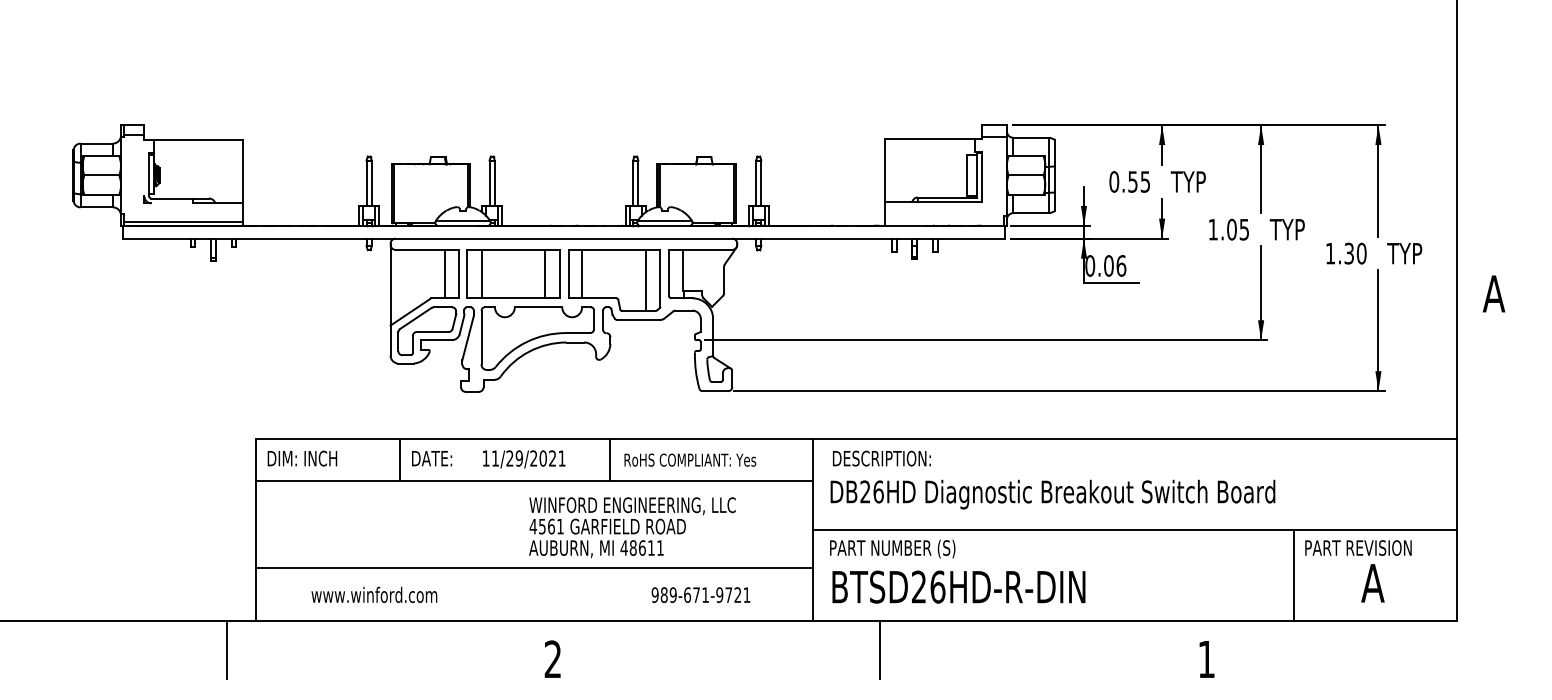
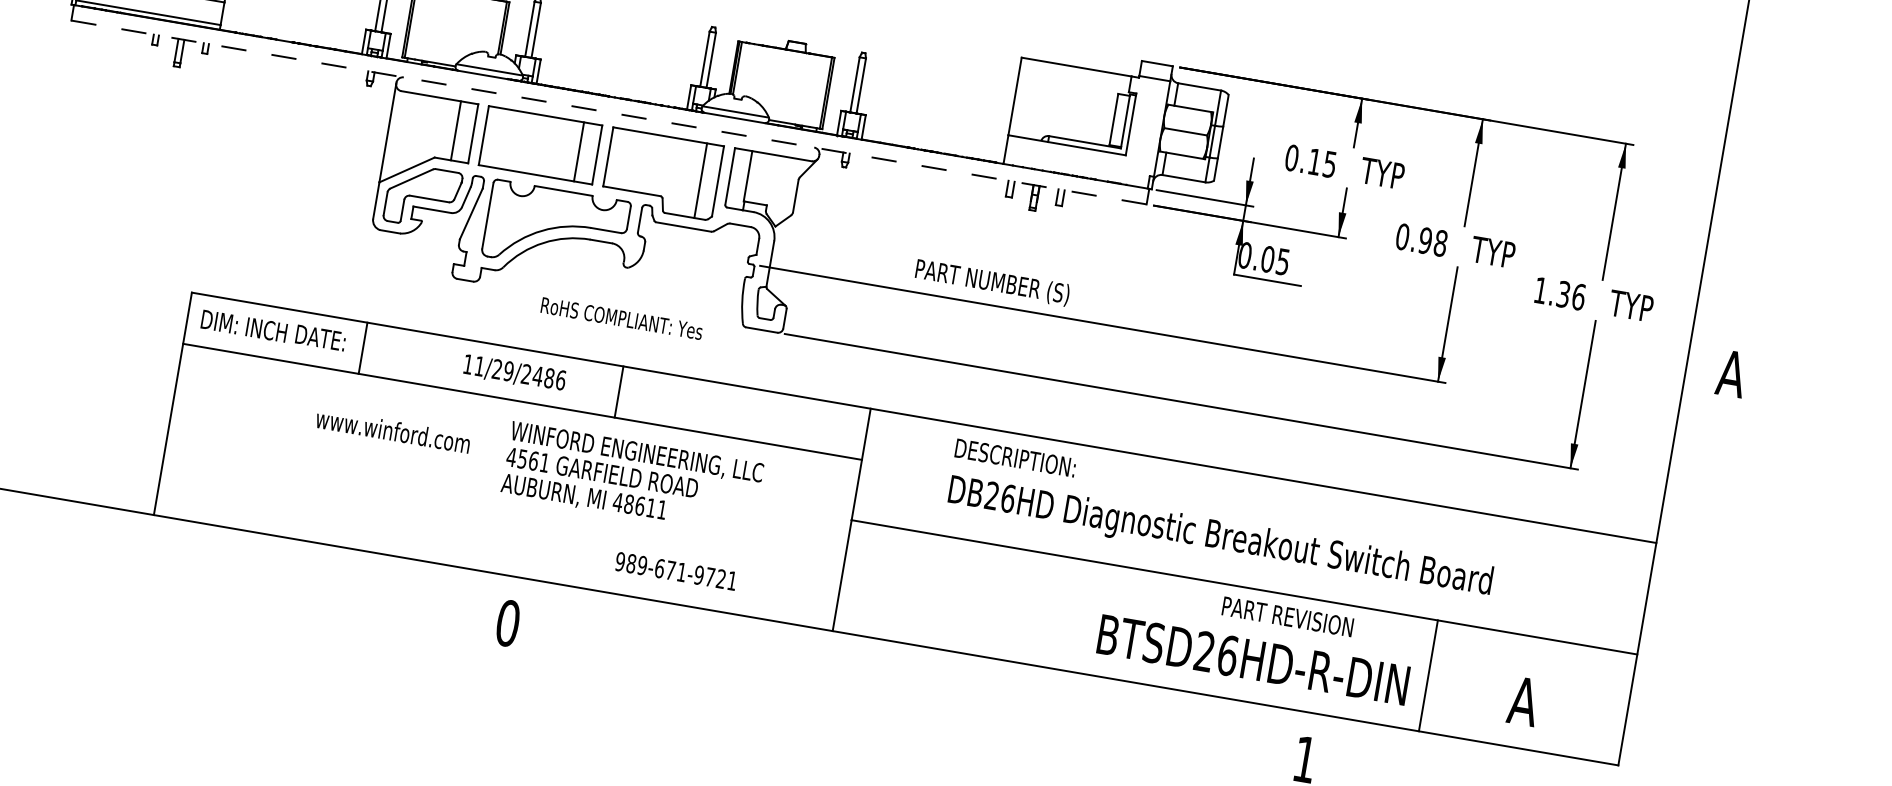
text: (1132, 181) -> (1314, 161), 0.55 -> 0.15
text: (1228, 229) -> (1421, 239), 1.05 -> 0.98
line: (563, 238) -> (608, 112), solid -> dashed
text: (1361, 253) -> (1578, 296), 1.30 -> 1.36
text: (1121, 265) -> (1283, 261), 0.06 -> 0.05
line: (481, 273) -> (501, 137), removed
line: (582, 273) -> (624, 158), removed
text: (432, 458) -> (321, 338), moved
text: (552, 458) -> (549, 378), 11/29/2021 -> 11/29/2486
text: (881, 458) -> (1015, 457), moved
text: (690, 459) -> (622, 317), moved
text: (1052, 494) -> (1219, 538), moved
text: (1358, 547) -> (1287, 616), moved
text: (892, 548) -> (992, 282), moved
line: (534, 567) -> (504, 507), removed
text: (958, 586) -> (1253, 659), moved
text: (374, 594) -> (393, 430), moved
text: (700, 594) -> (675, 570), moved
line: (226, 650) -> (111, 544), removed
line: (880, 650) -> (909, 680), removed
text: (552, 659) -> (507, 623), 2 -> 0

